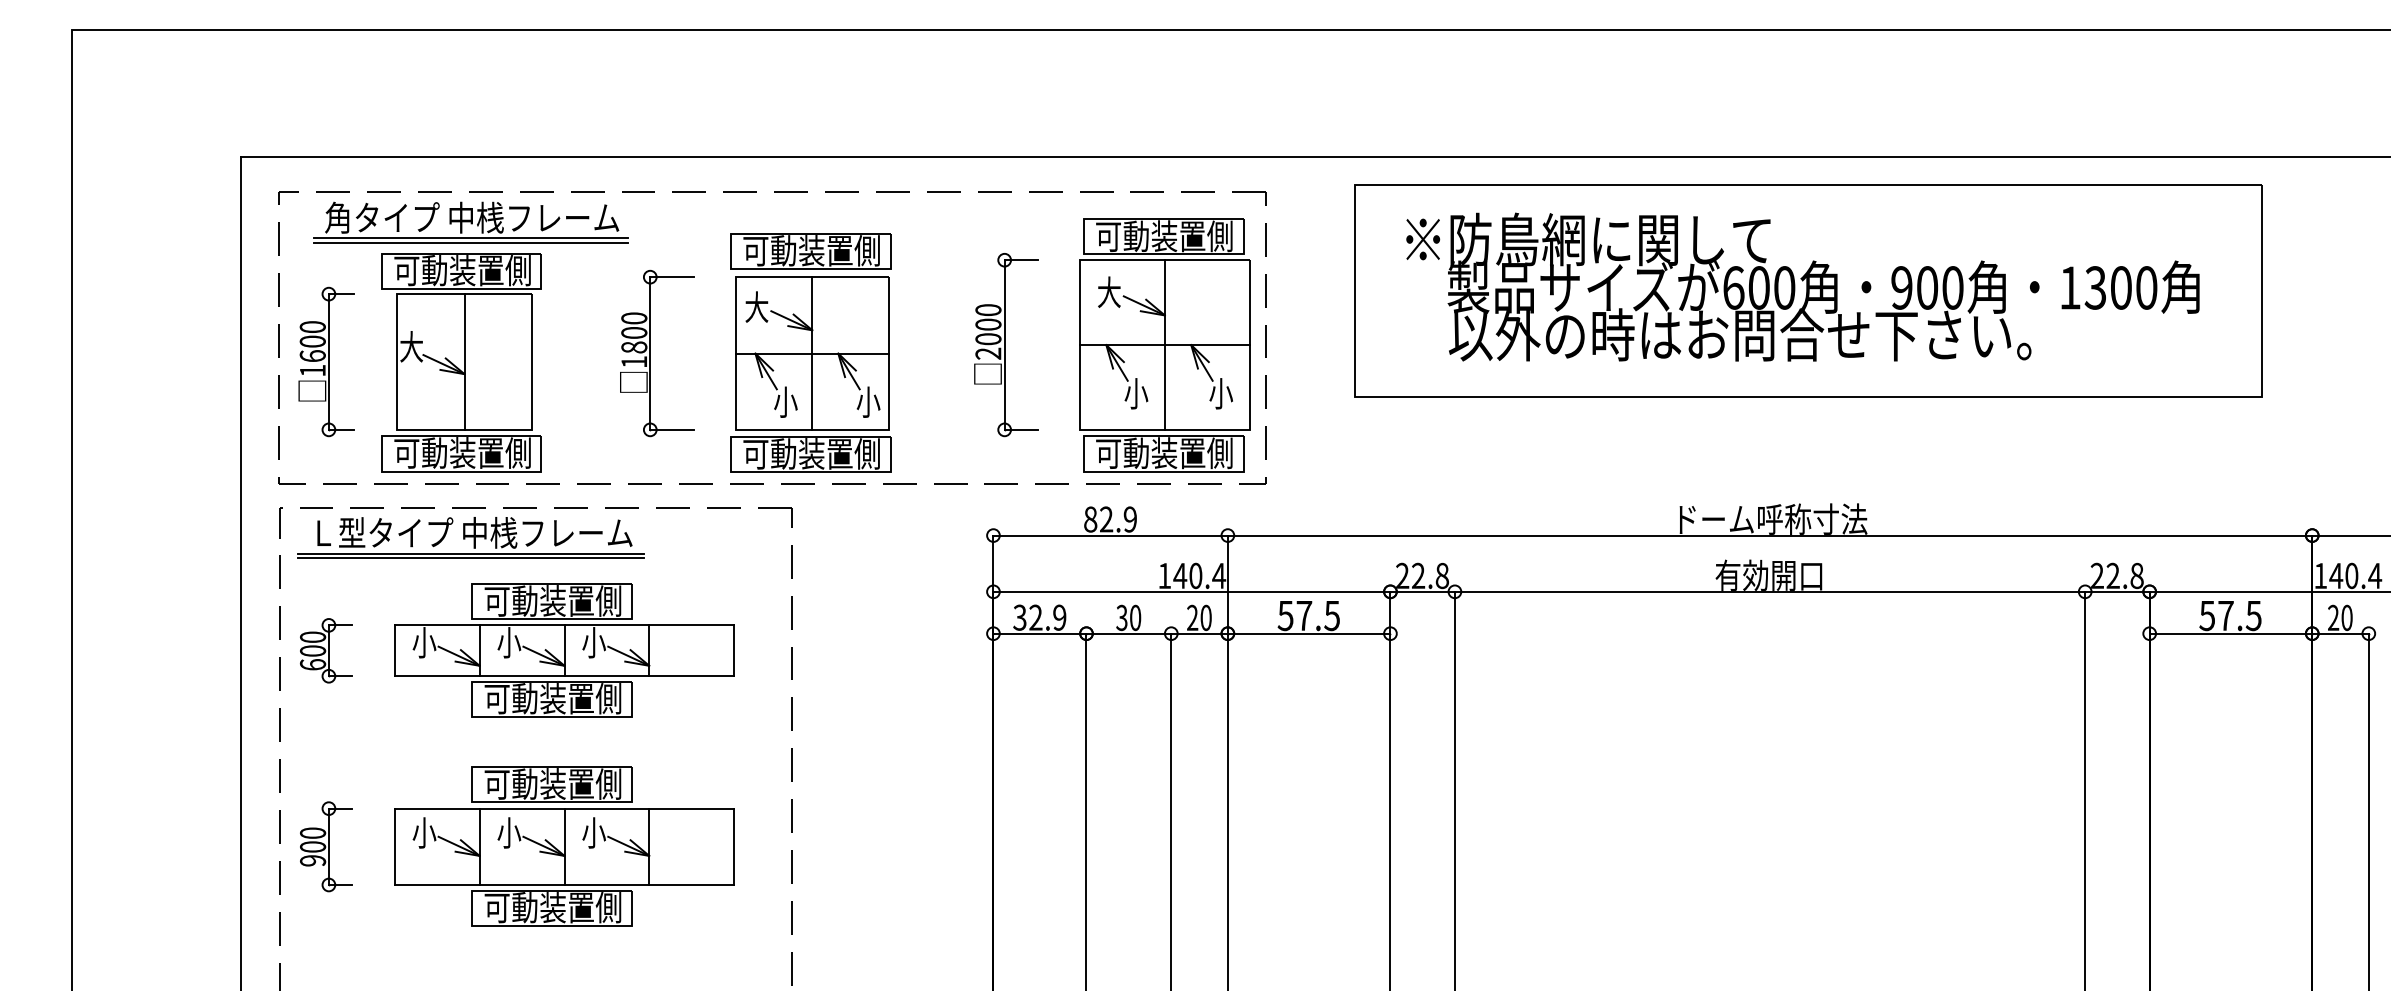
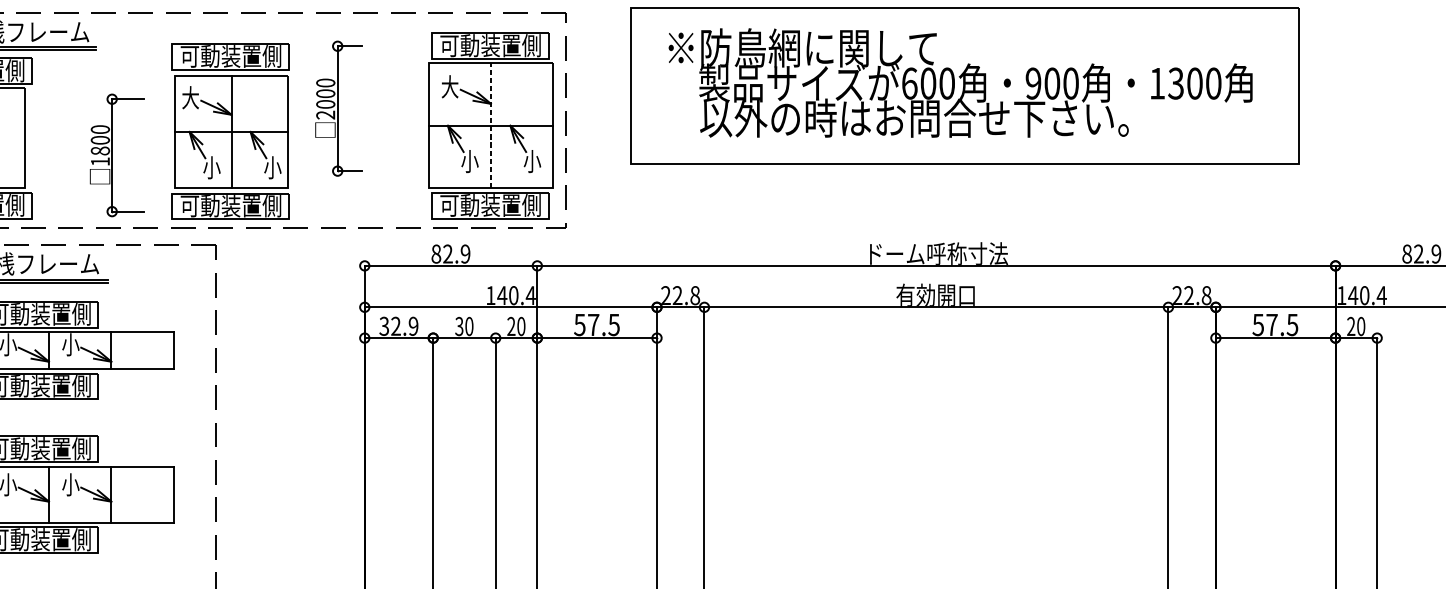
part: (1006, 345) -> (339, 109), moved
line: (1164, 345) -> (490, 125), solid -> dashed
part: (650, 353) -> (112, 155), moved

